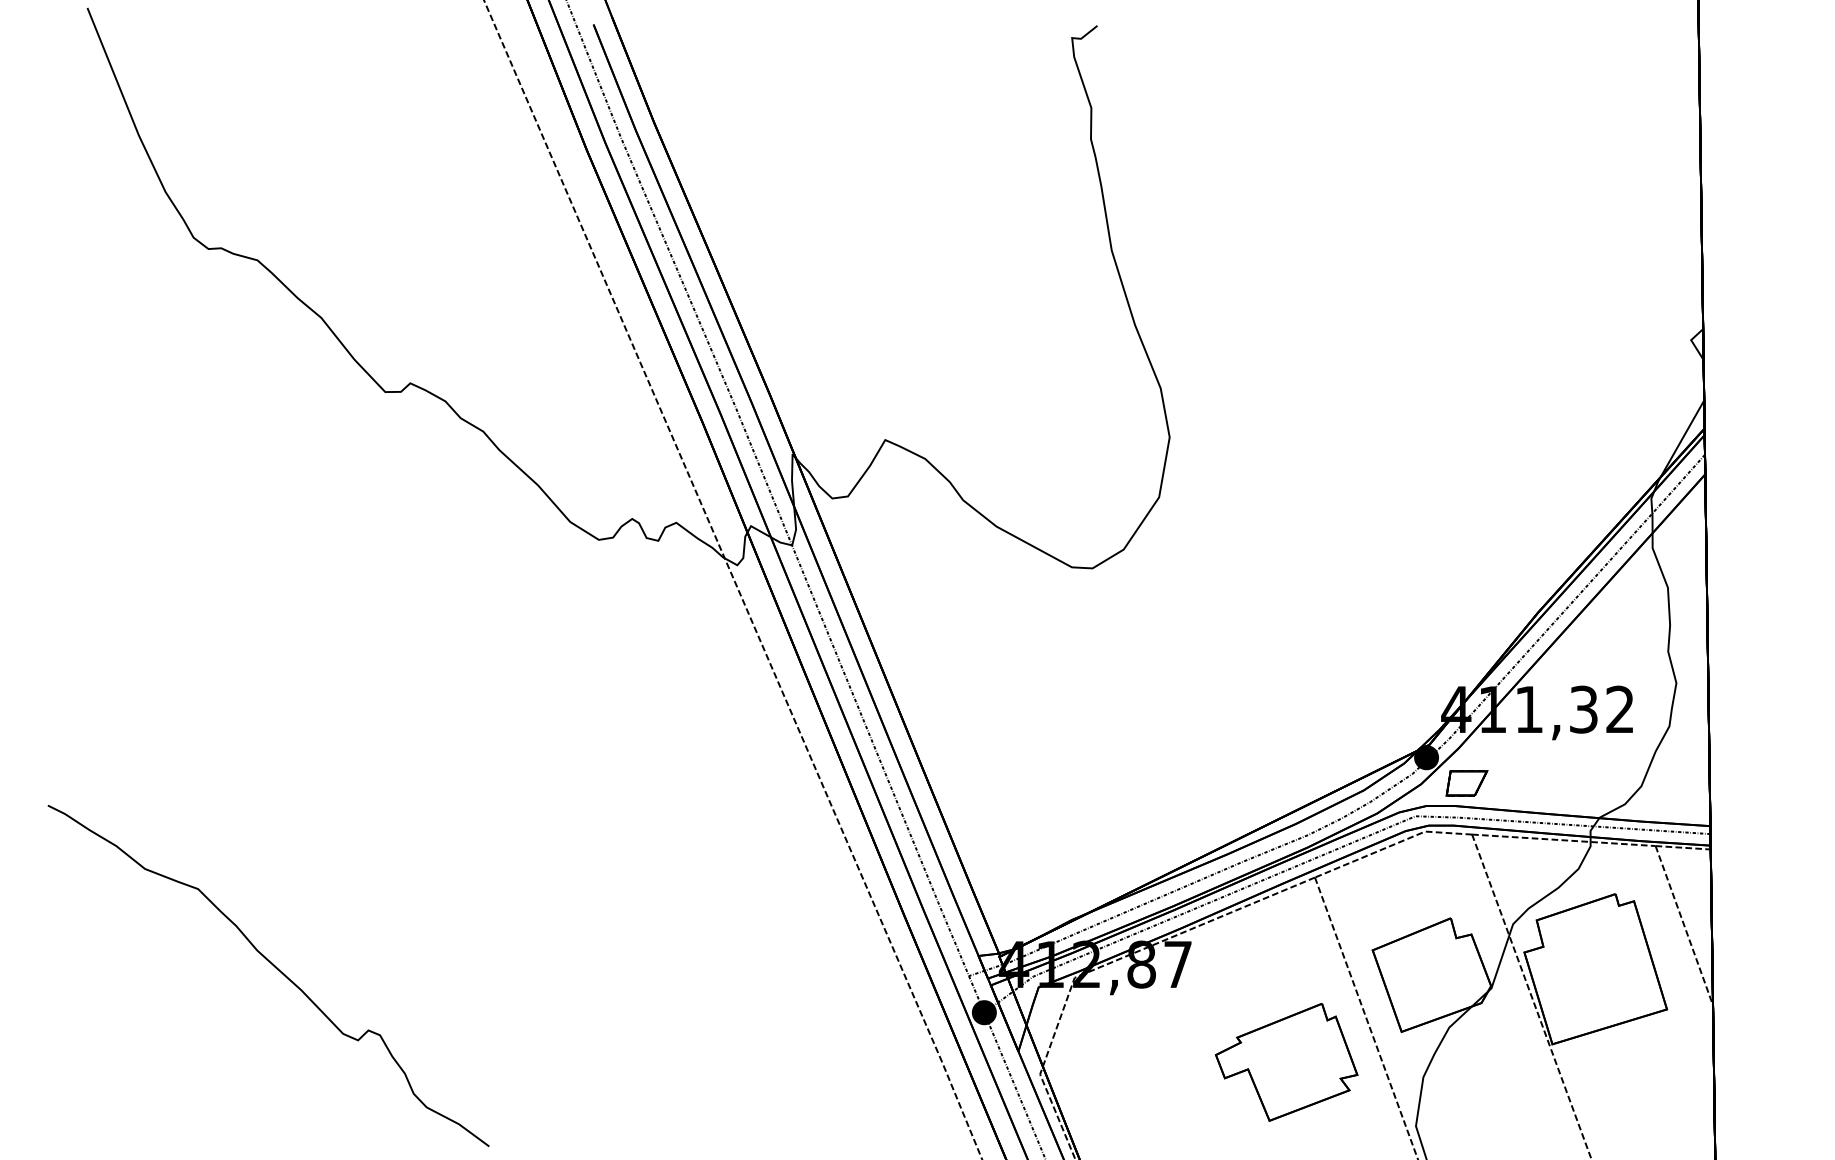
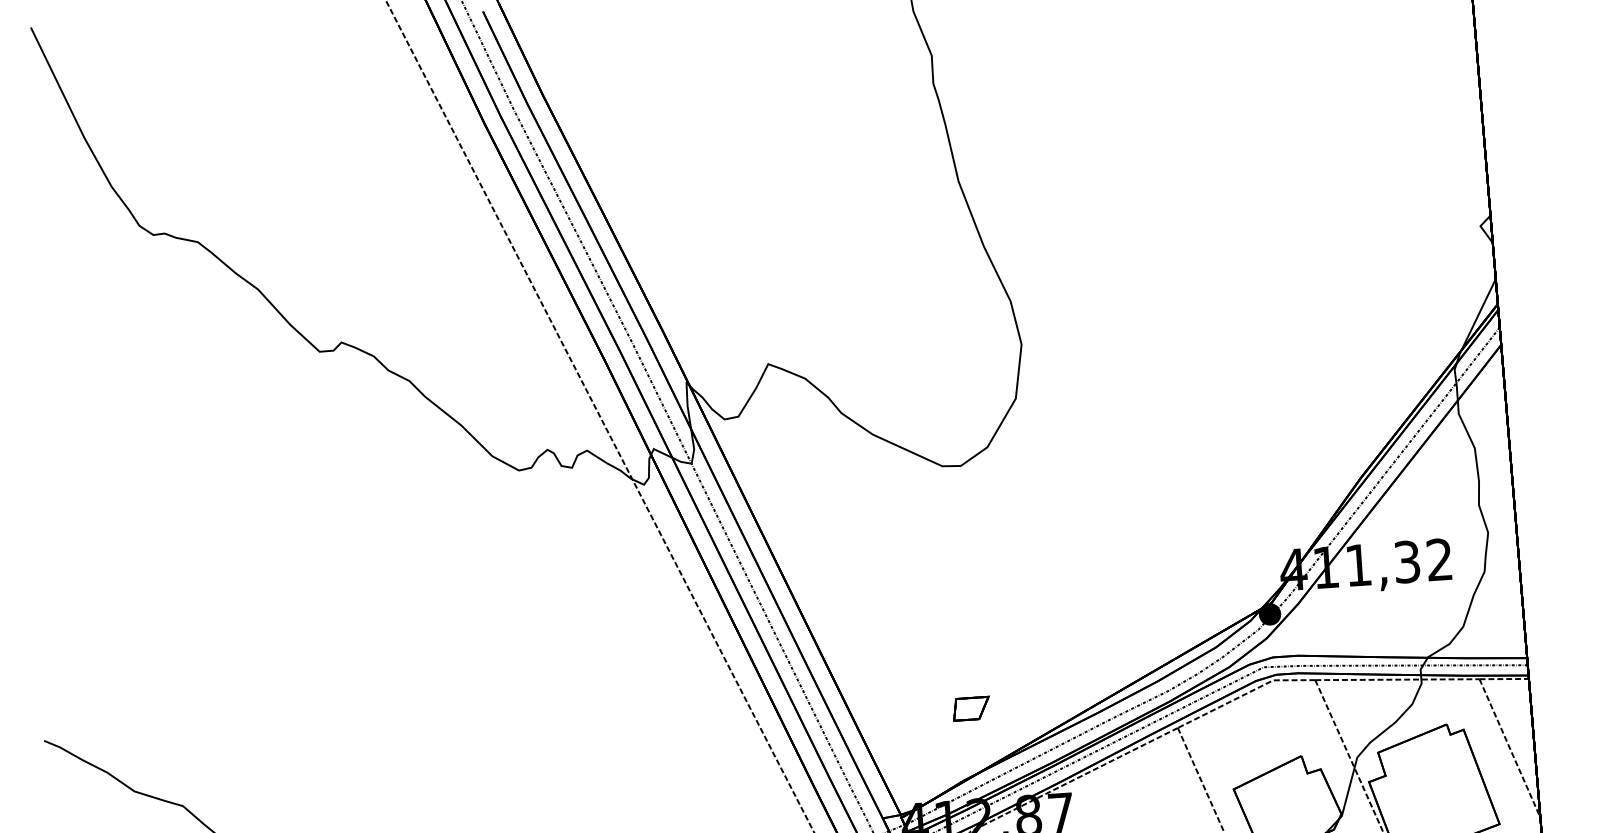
part: (1466, 783) -> (971, 708), moved

